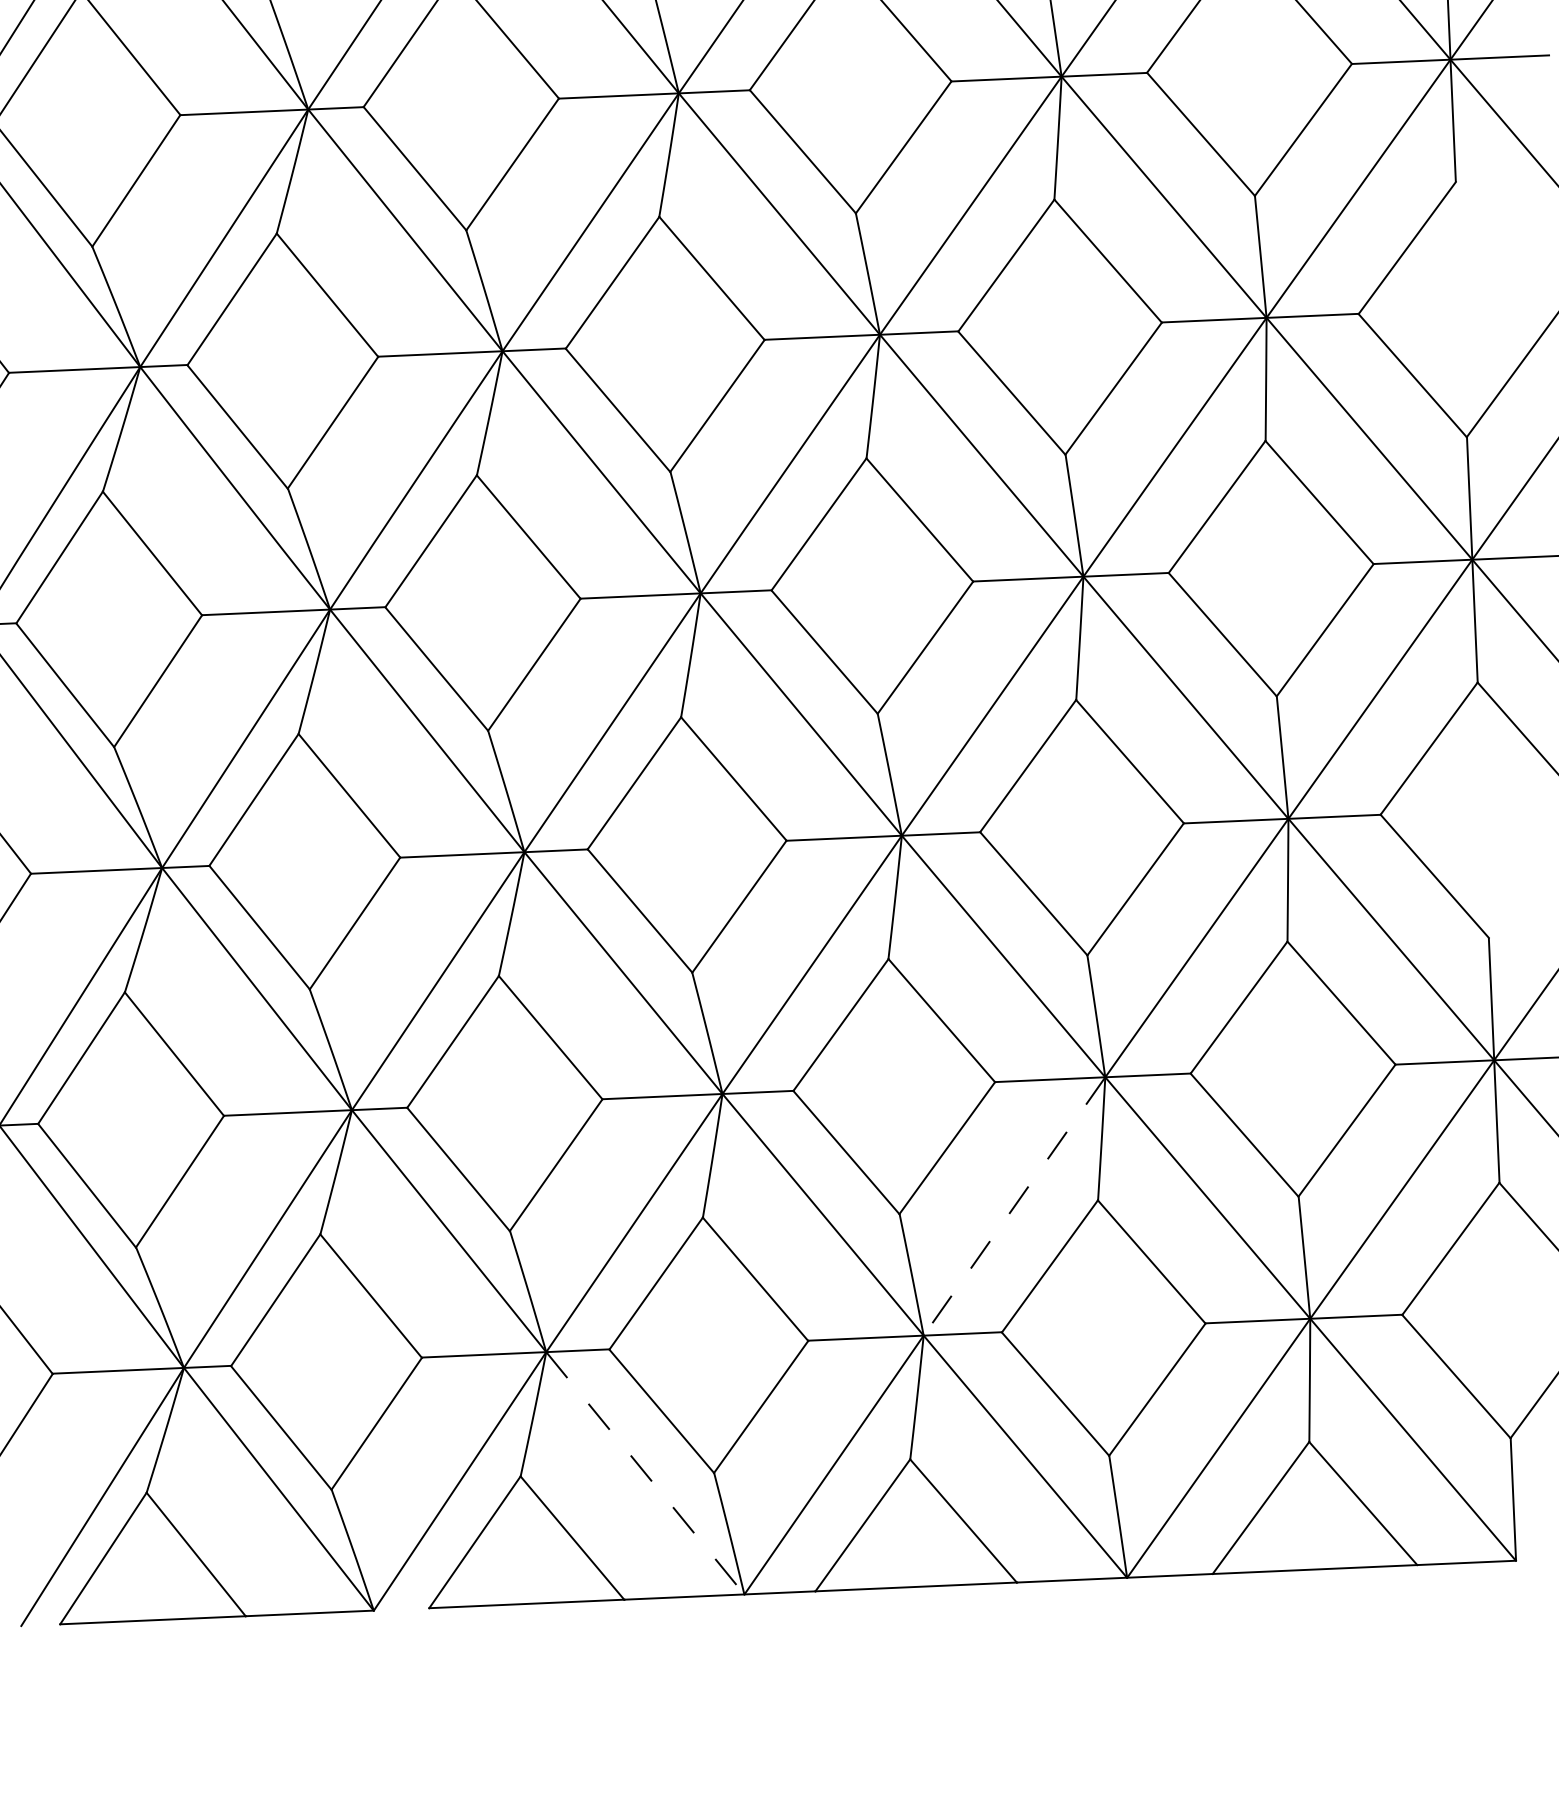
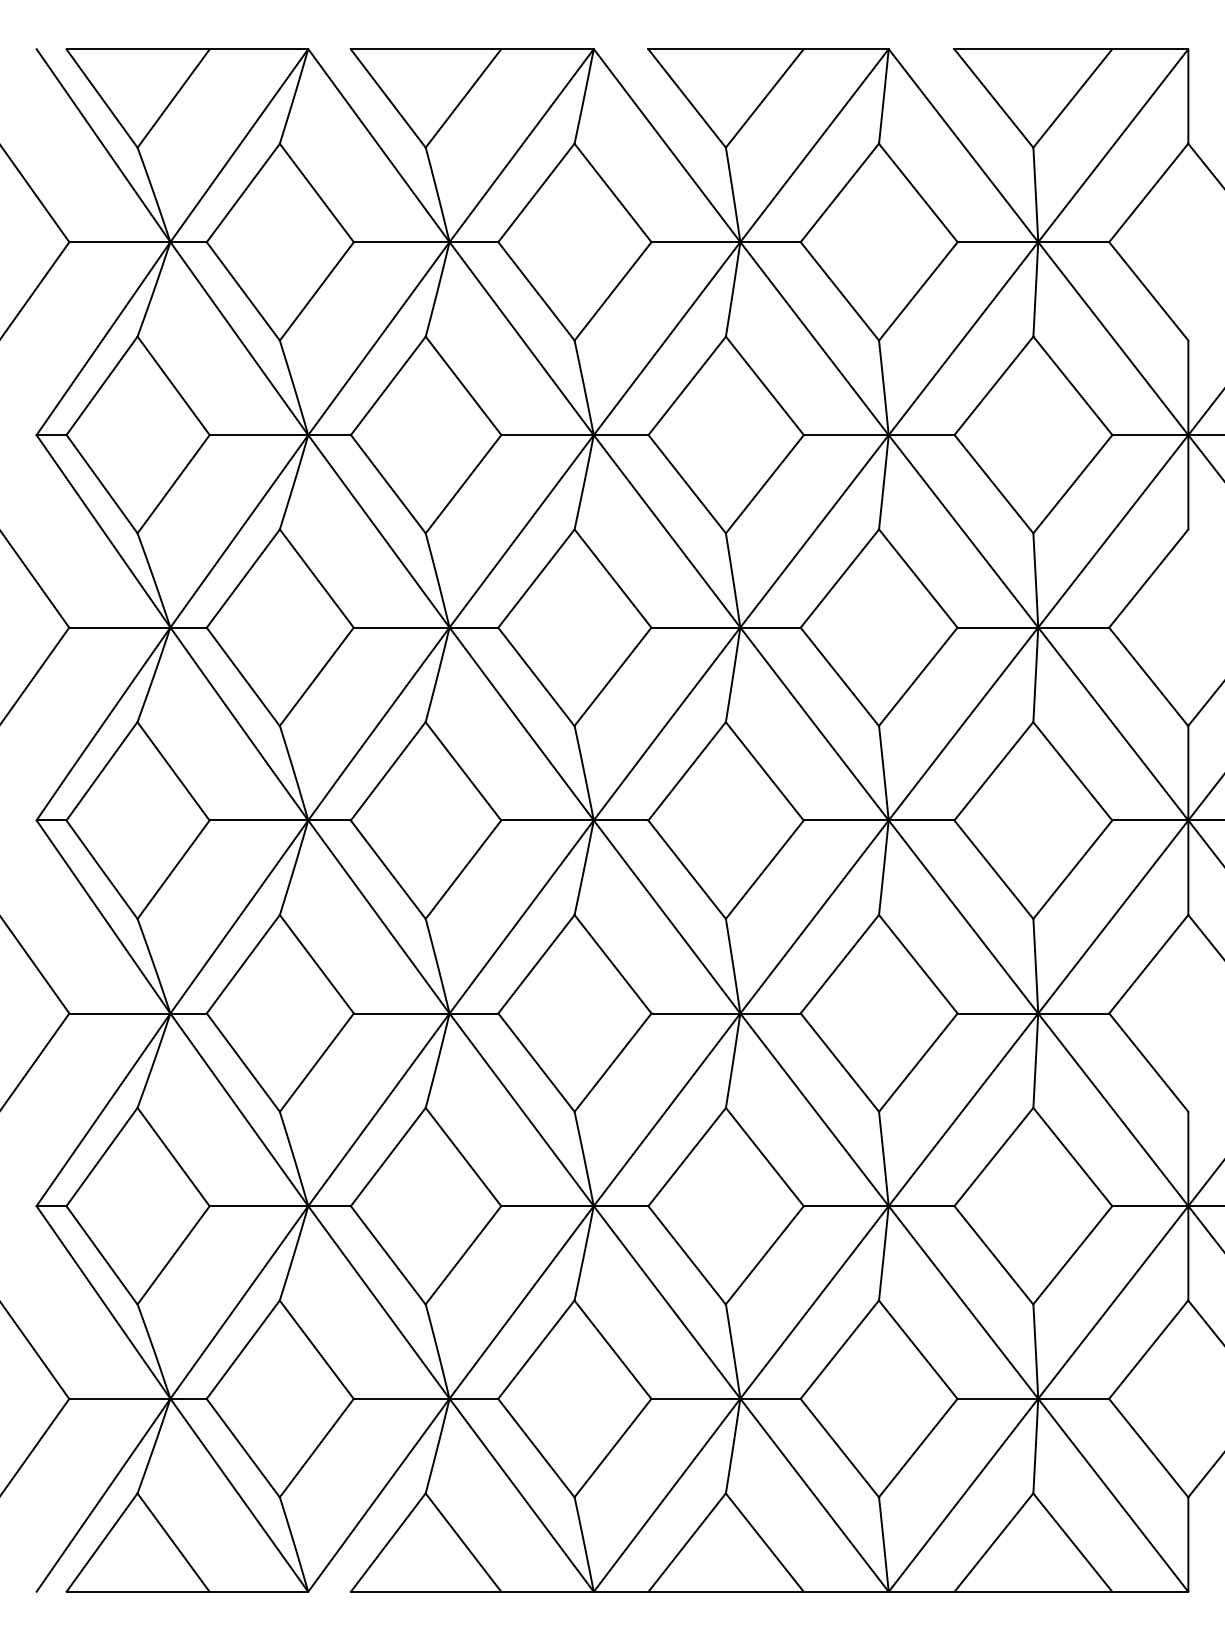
line: (1014, 1206) -> (814, 1302), dashed -> solid
line: (645, 1473) -> (521, 1495), dashed -> solid

